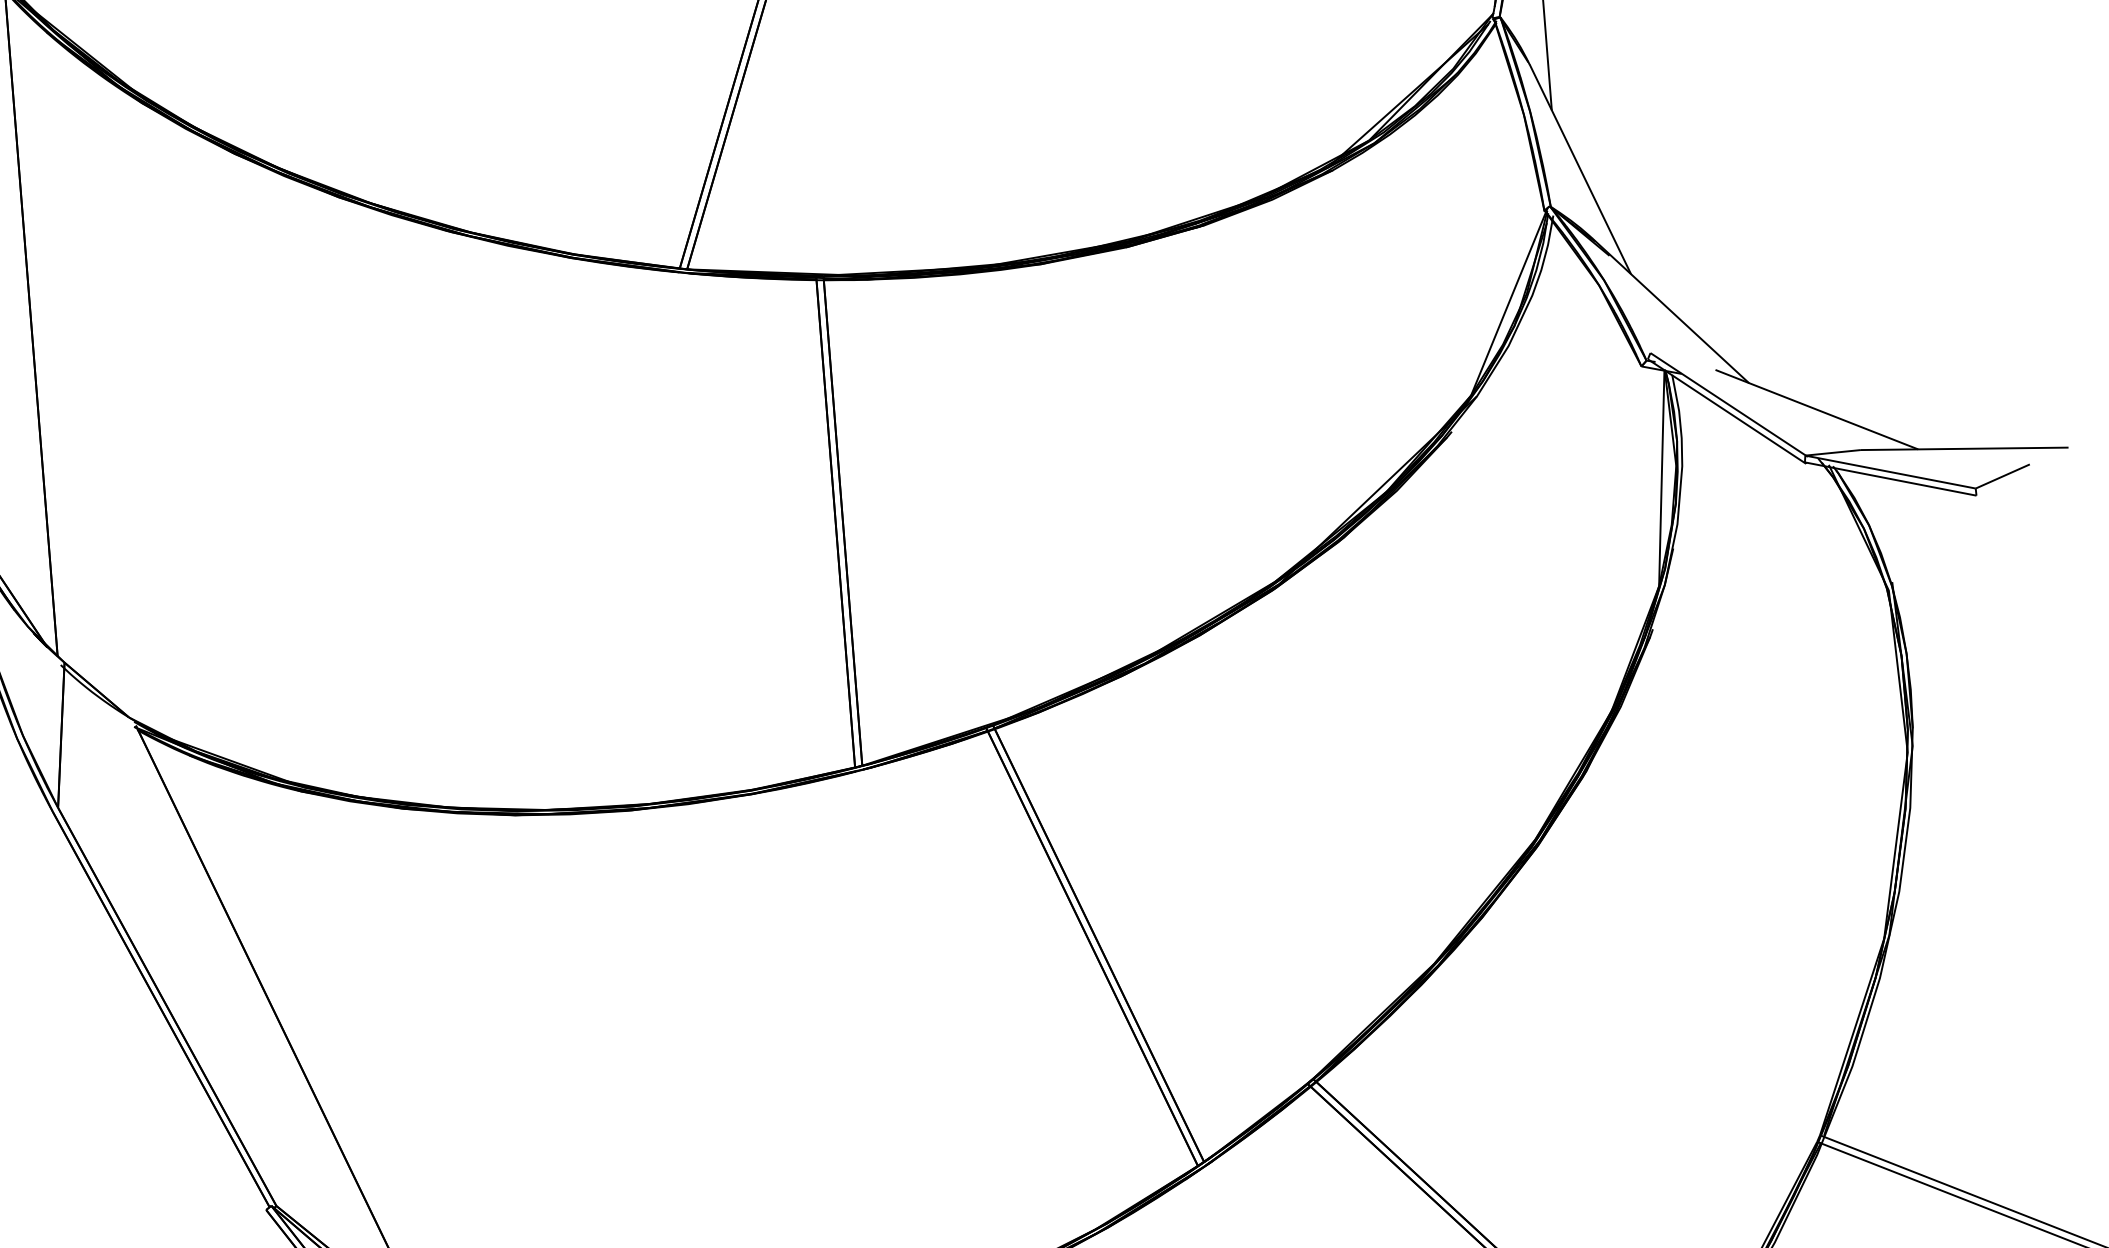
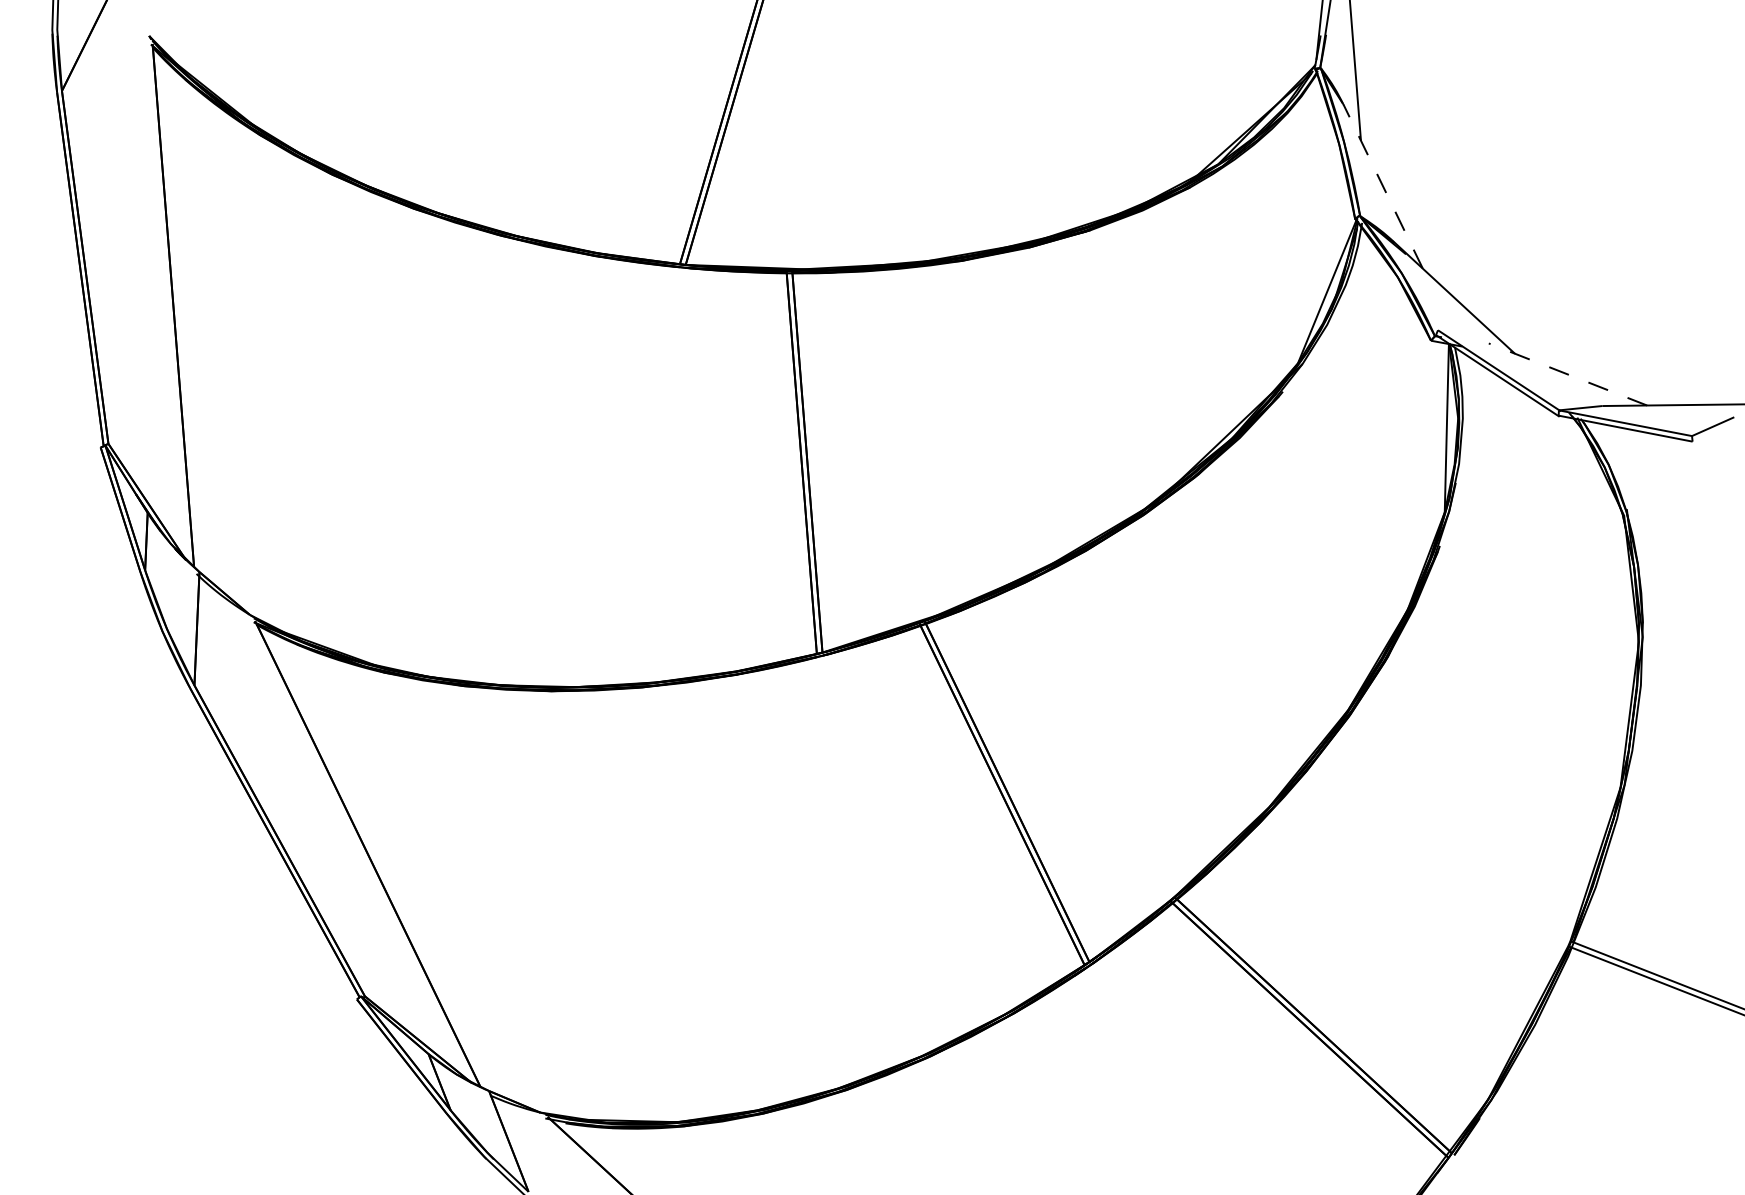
line: (1580, 168) -> (1383, 186), solid -> dashed
line: (1816, 409) -> (1567, 374), solid -> dashed

